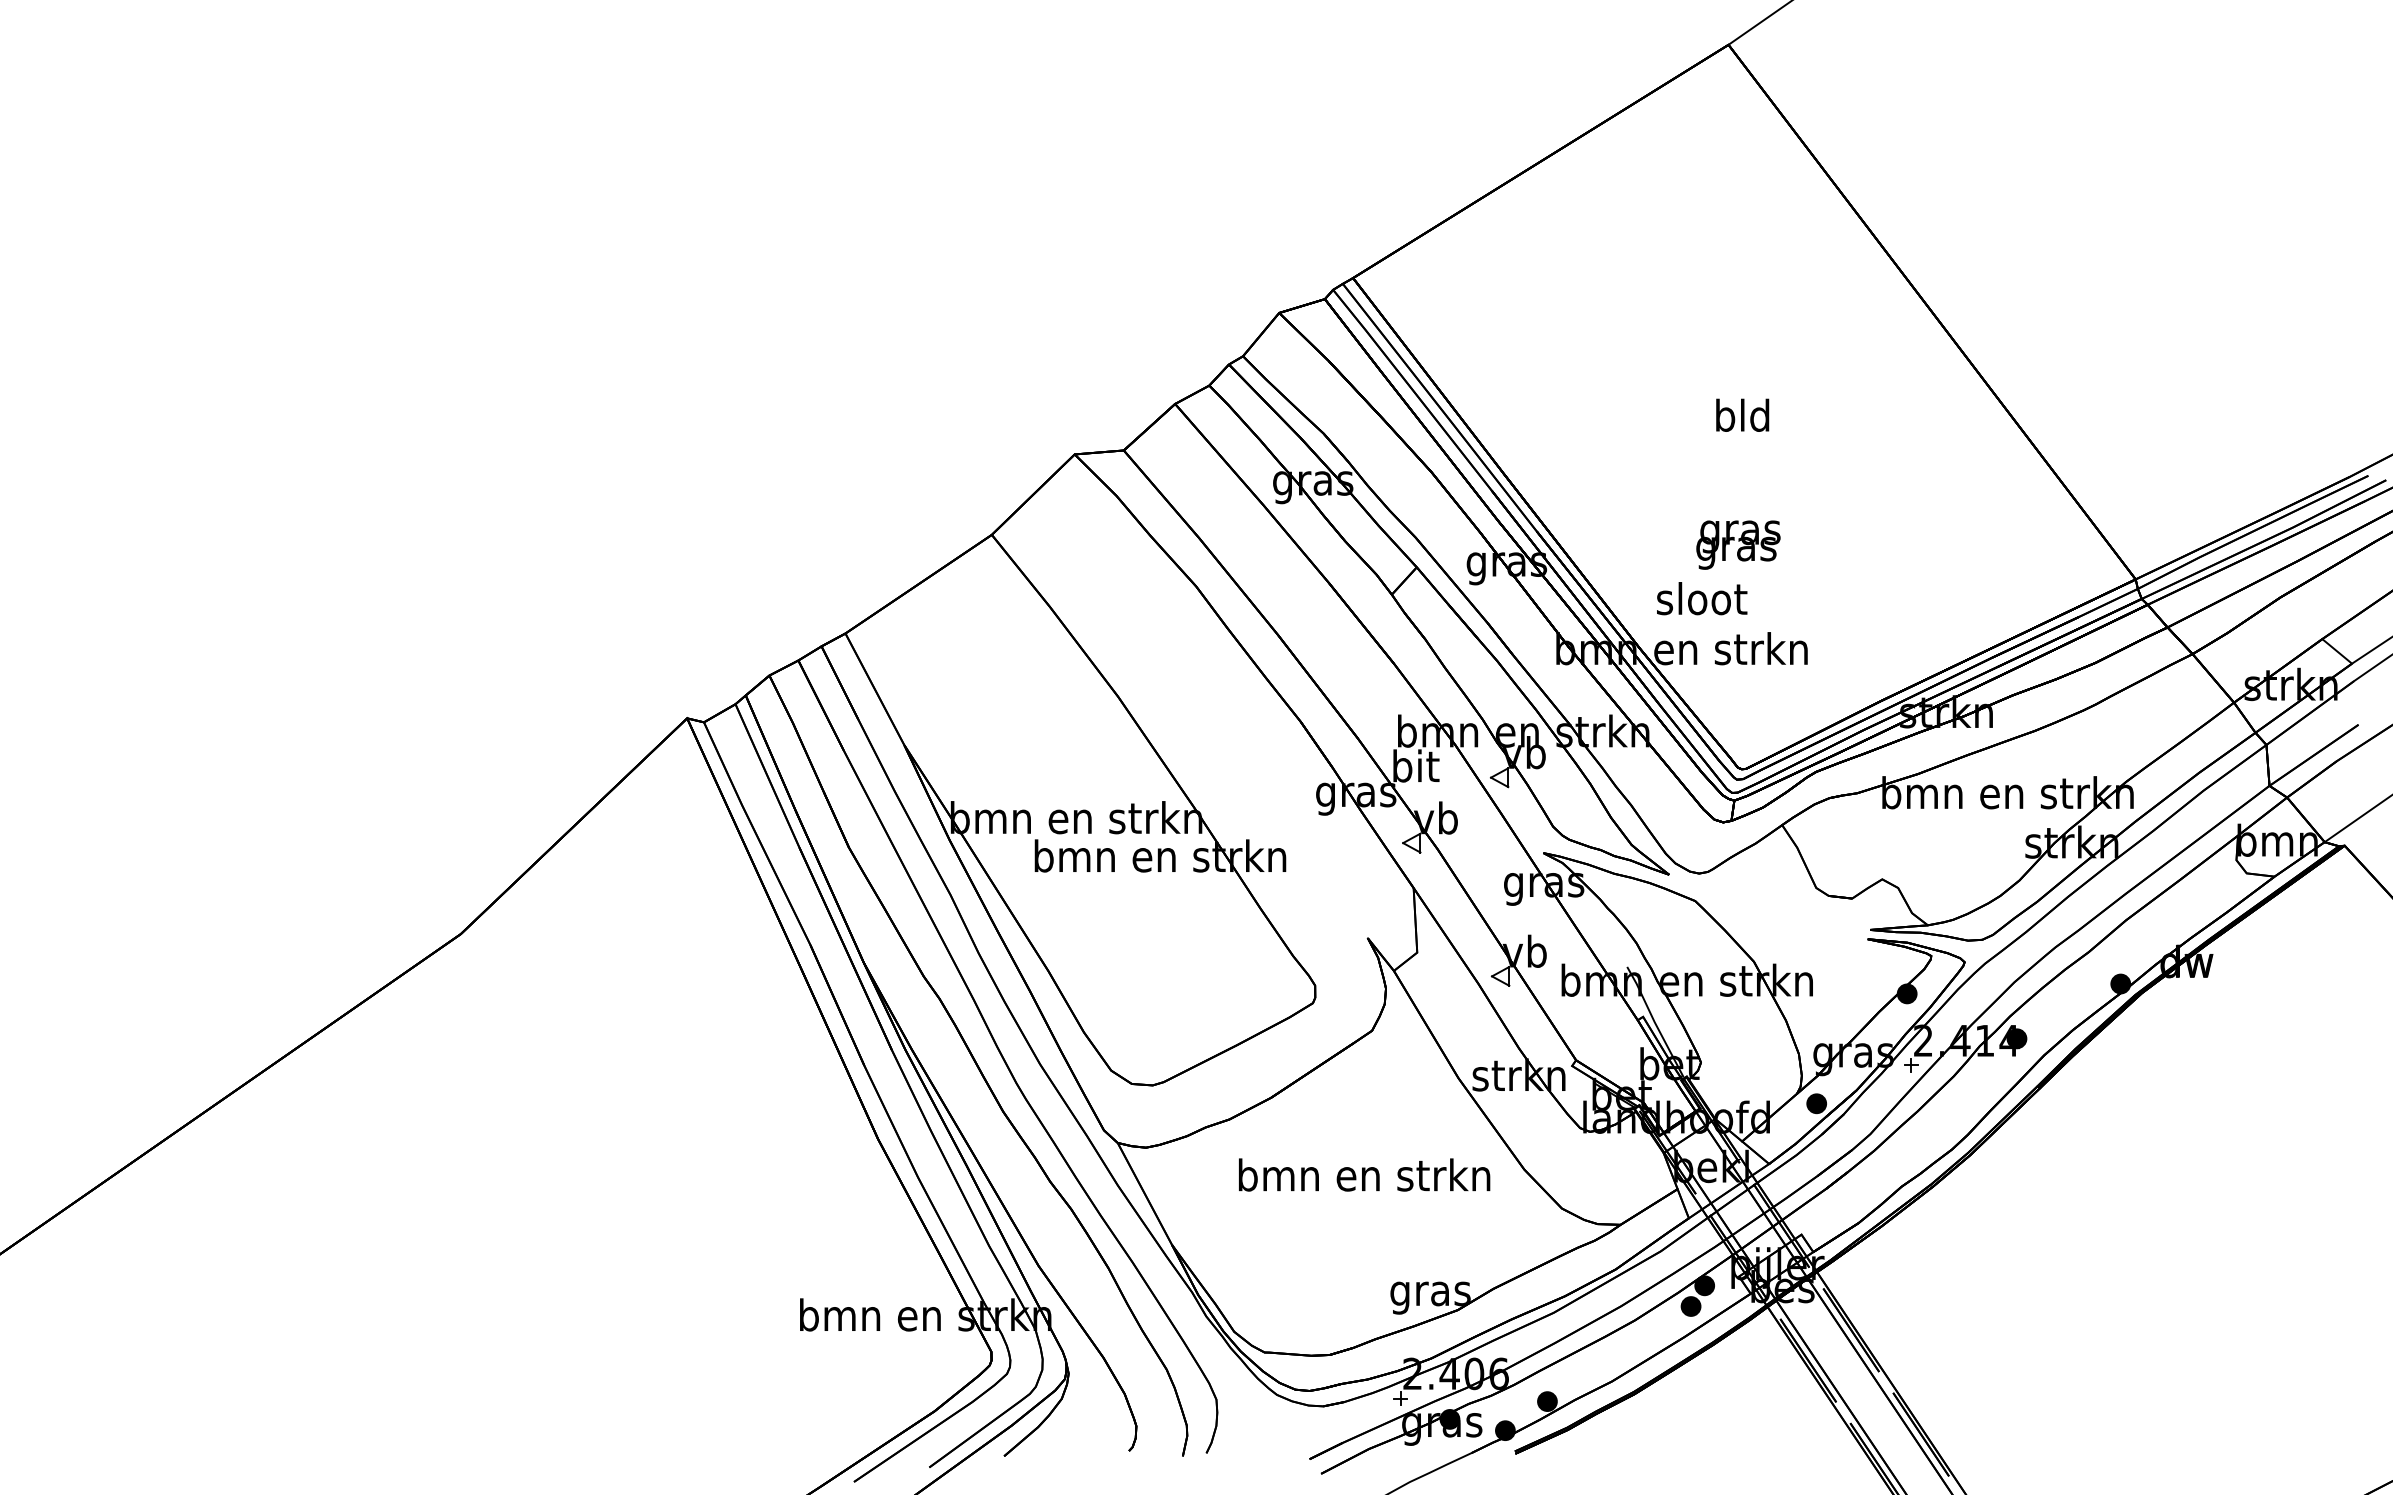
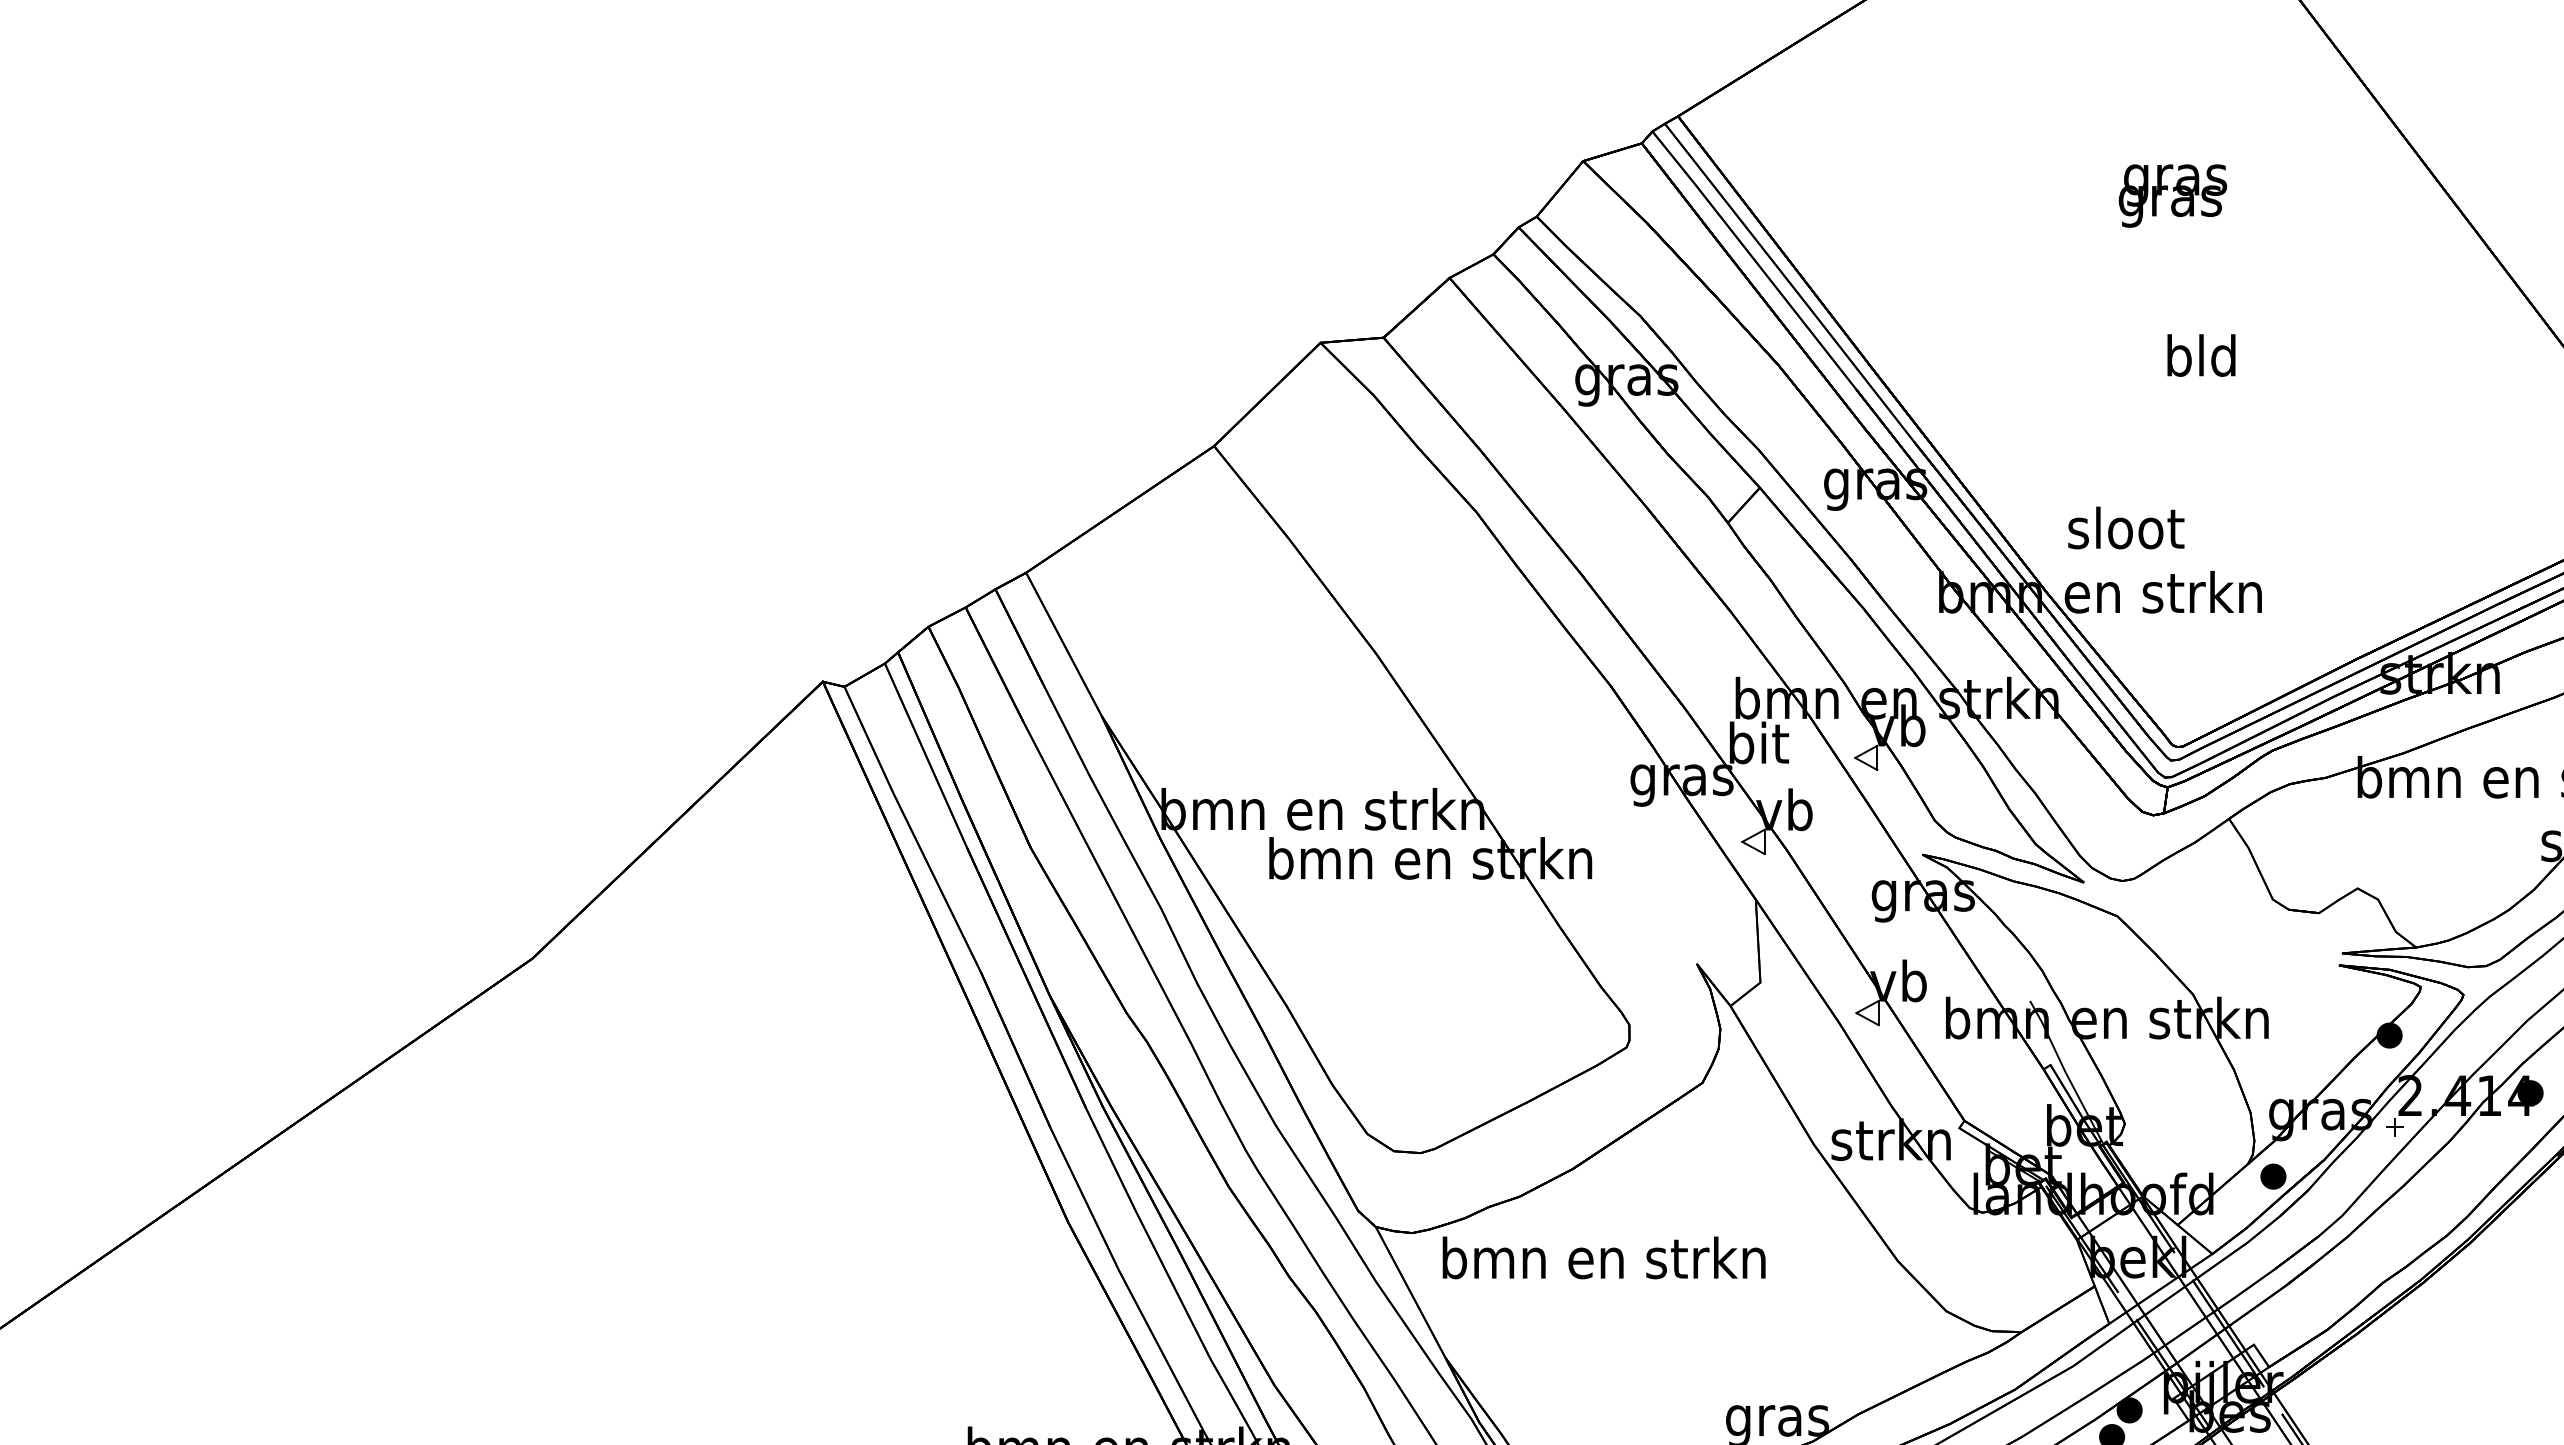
text: (1742, 414) -> (2201, 354), moved
text: (1738, 544) -> (2173, 195), moved
text: (1364, 1174) -> (1604, 1257), moved

